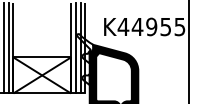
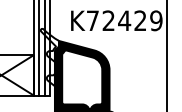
text: (151, 26) -> (124, 20), K44955 -> K72429

